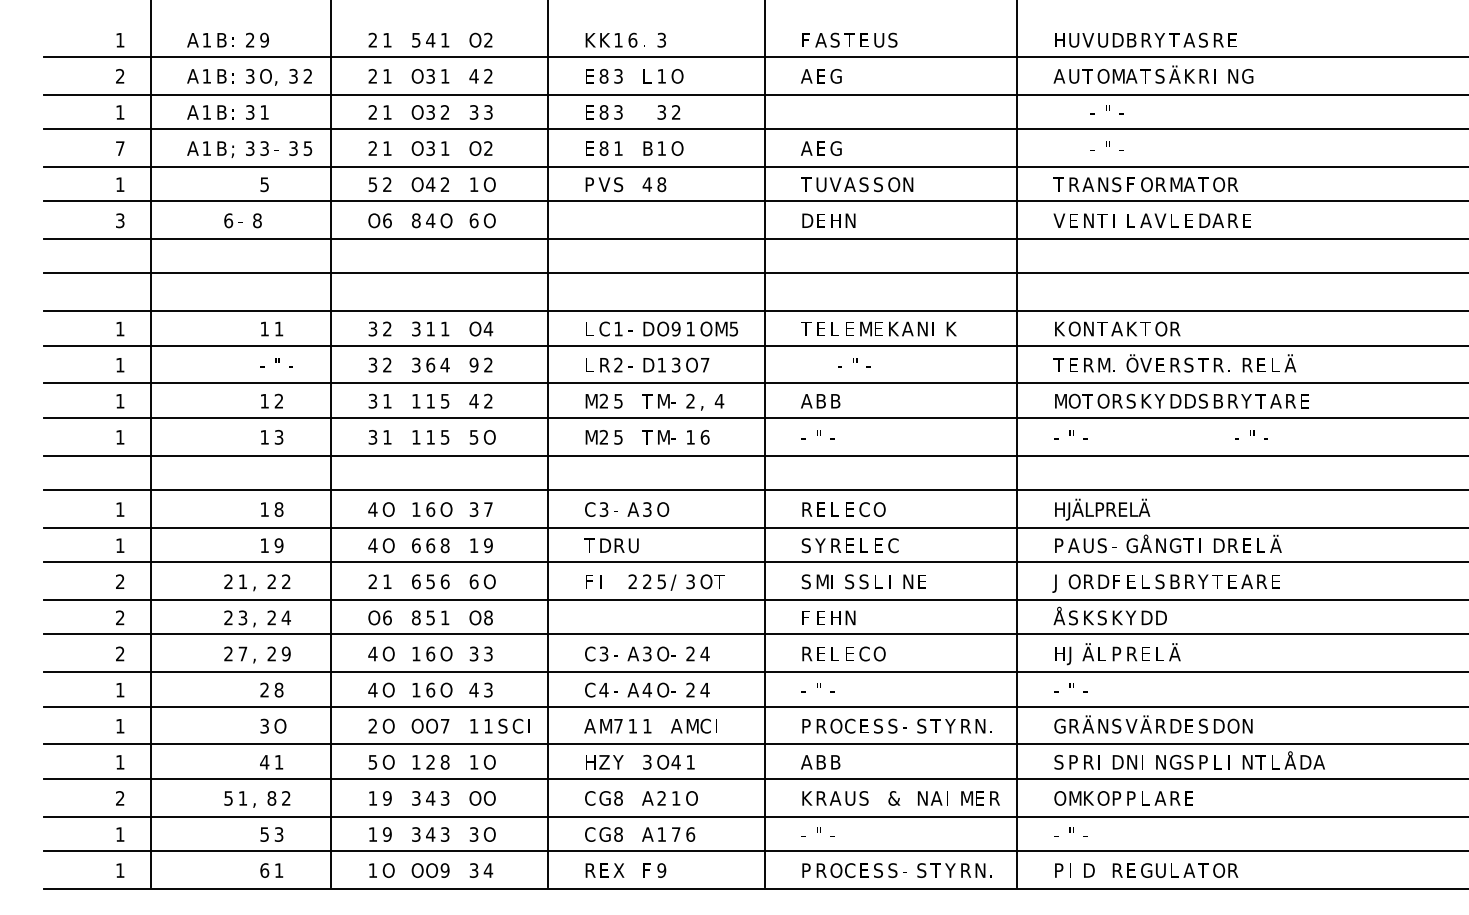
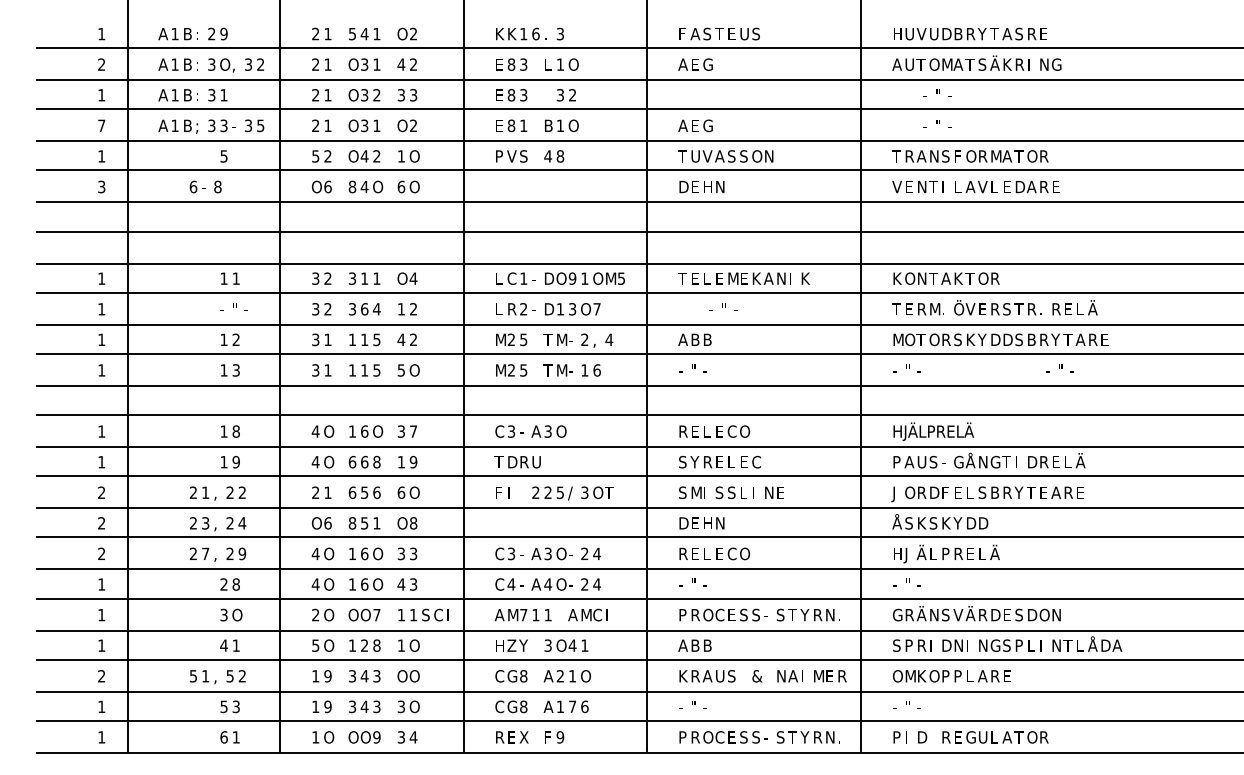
text: (473, 364) -> (400, 308), 9 -> 1
text: (807, 617) -> (683, 523), F -> D
text: (271, 798) -> (229, 676), 8 -> 5

